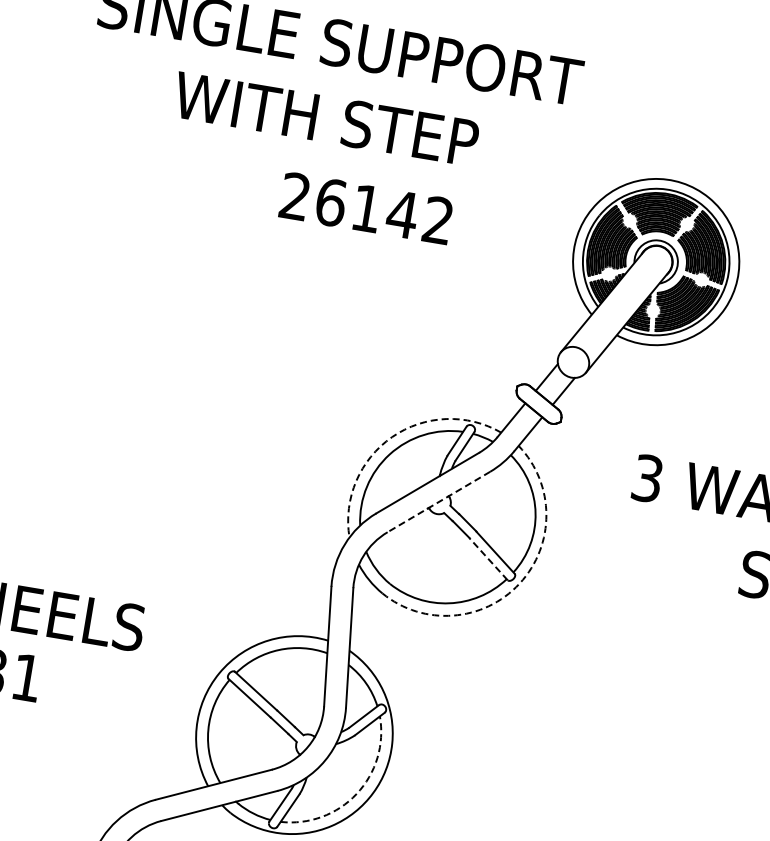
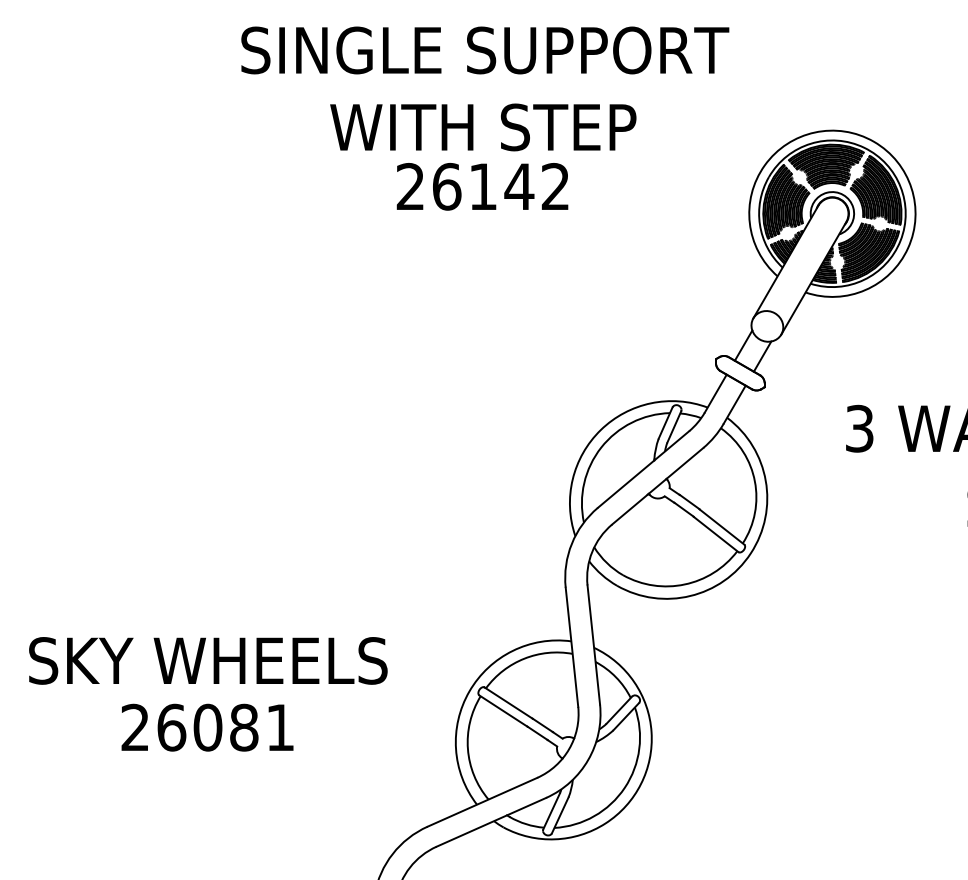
text: (366, 208) -> (482, 186), moved
arc: (391, 436) -> (600, 429), dashed -> solid
line: (438, 502) -> (657, 486), dashed -> solid
line: (488, 559) -> (716, 534), dashed -> solid
arc: (519, 583) -> (750, 553), dashed -> solid
arc: (356, 793) -> (624, 787), dashed -> solid

